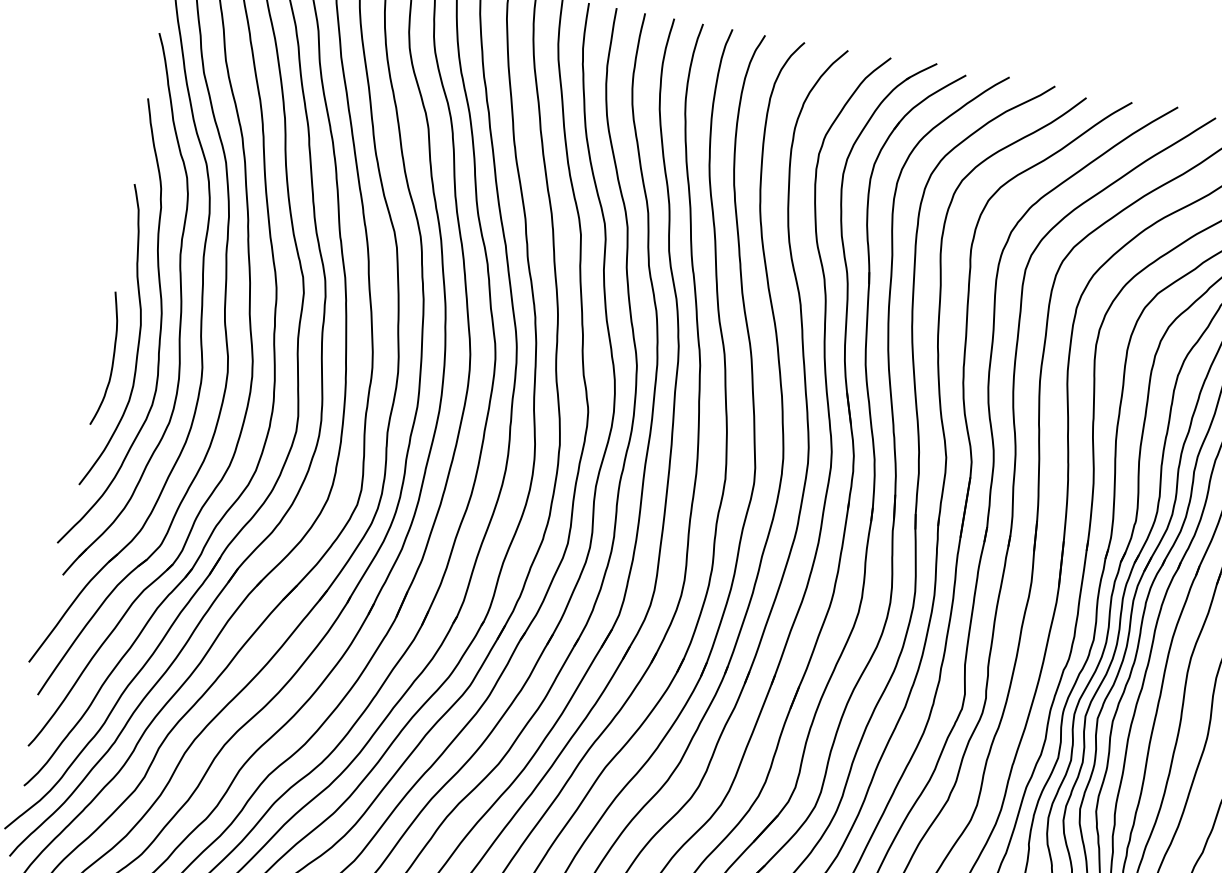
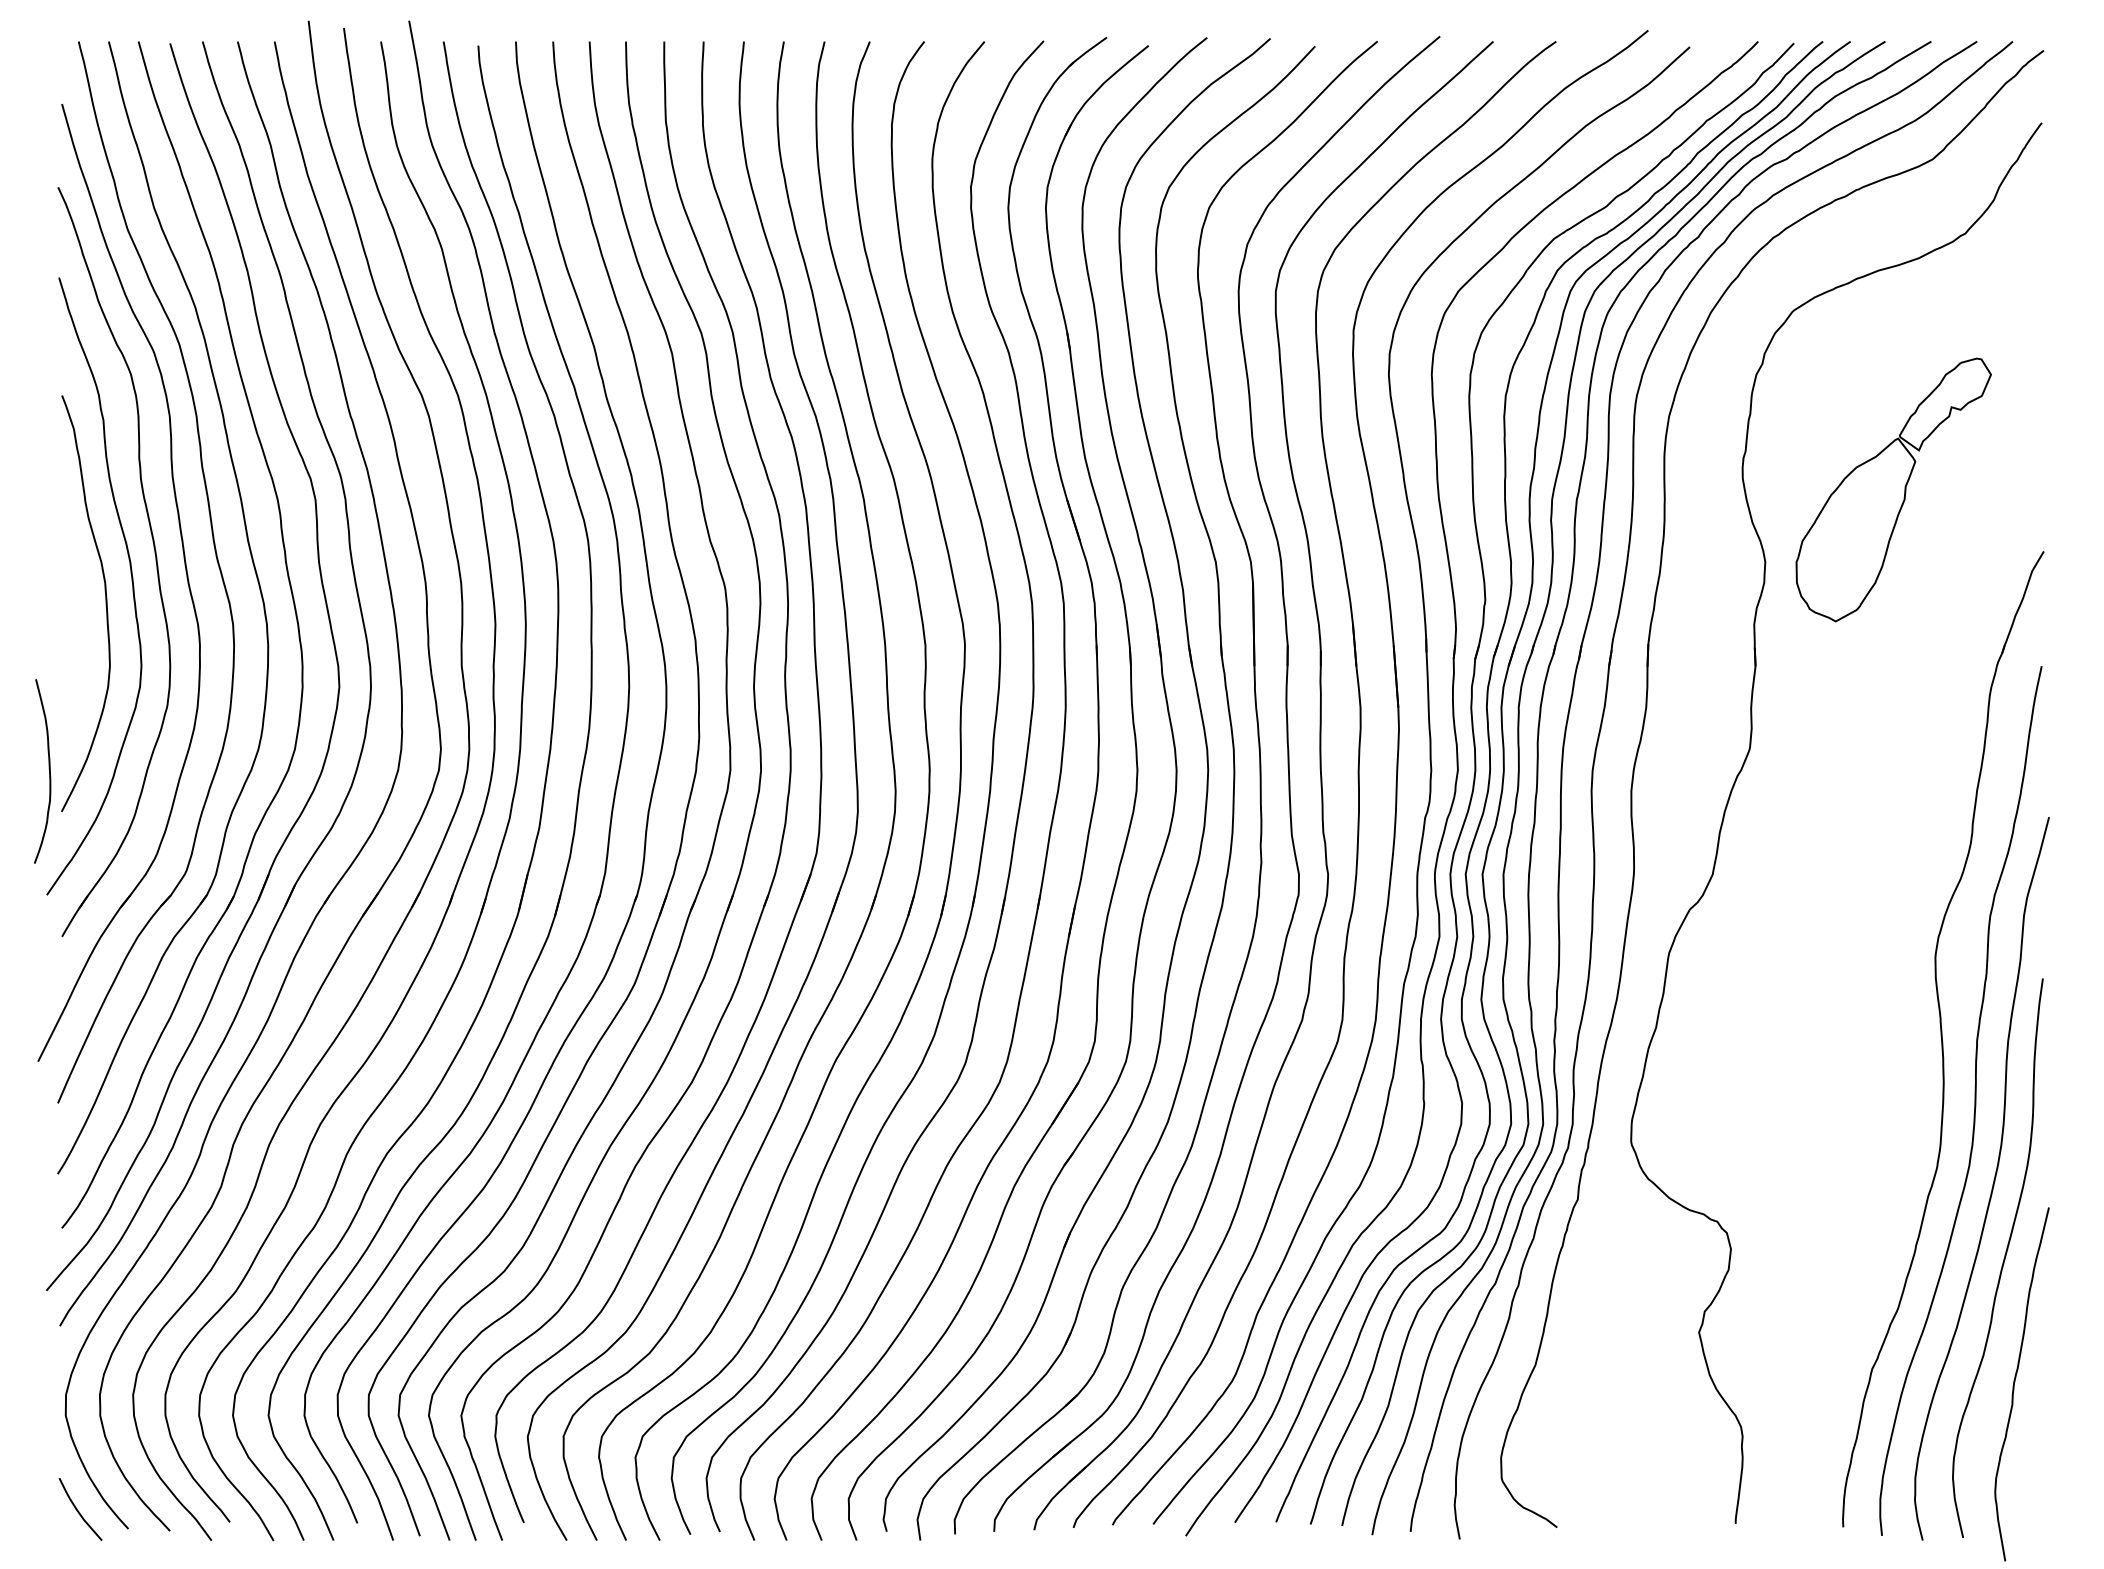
curve: (112, 357) -> (48, 768), moved

